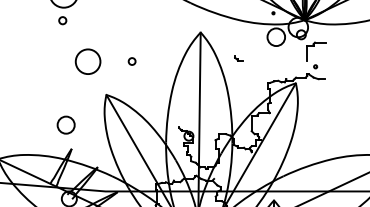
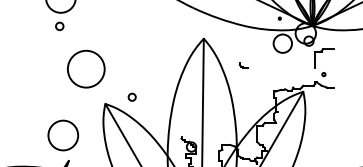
circle: (87, 61) -> (85, 69), size x1.43
circle: (131, 61) -> (131, 97), moved
circle: (65, 124) -> (62, 134), size x1.67

